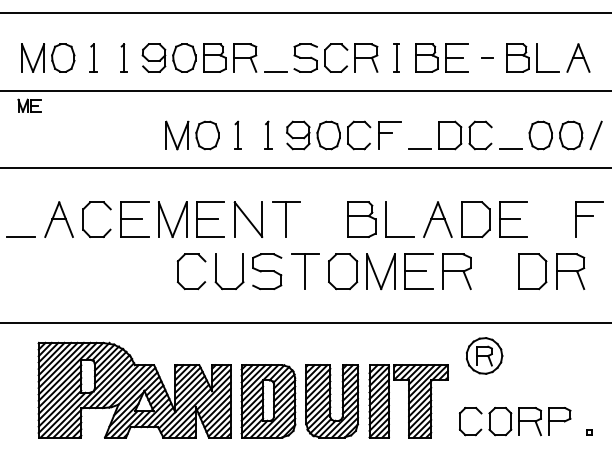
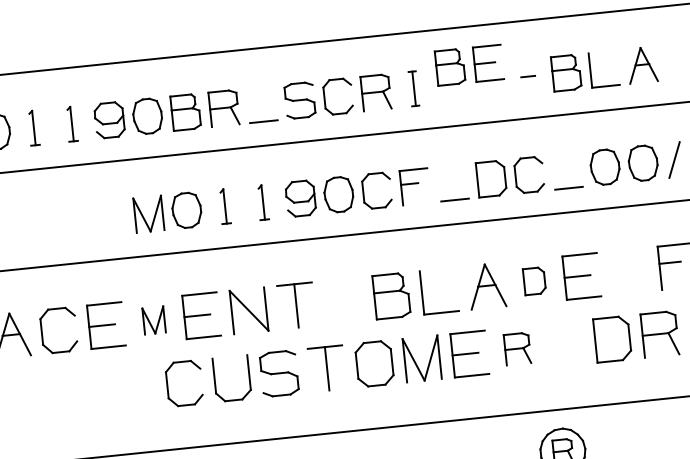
part: (441, 57) -> (468, 64), moved
part: (172, 219) -> (153, 320), size x0.6
part: (475, 219) -> (534, 281), size x0.6
part: (456, 271) -> (516, 348), size x0.7

